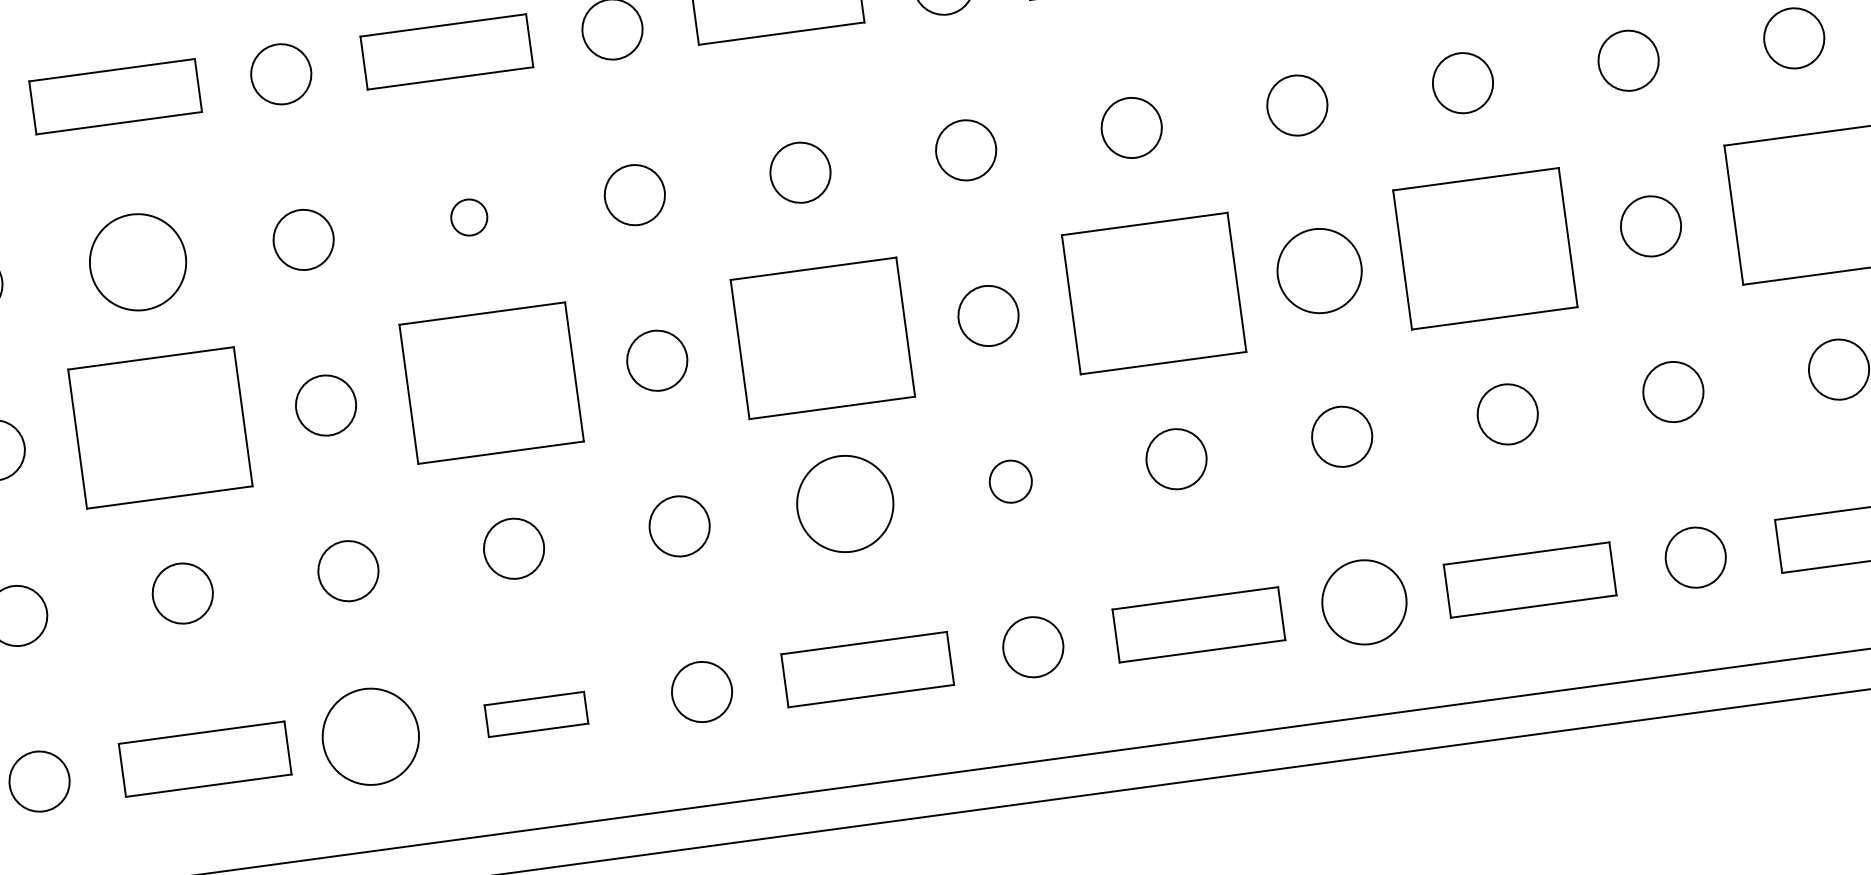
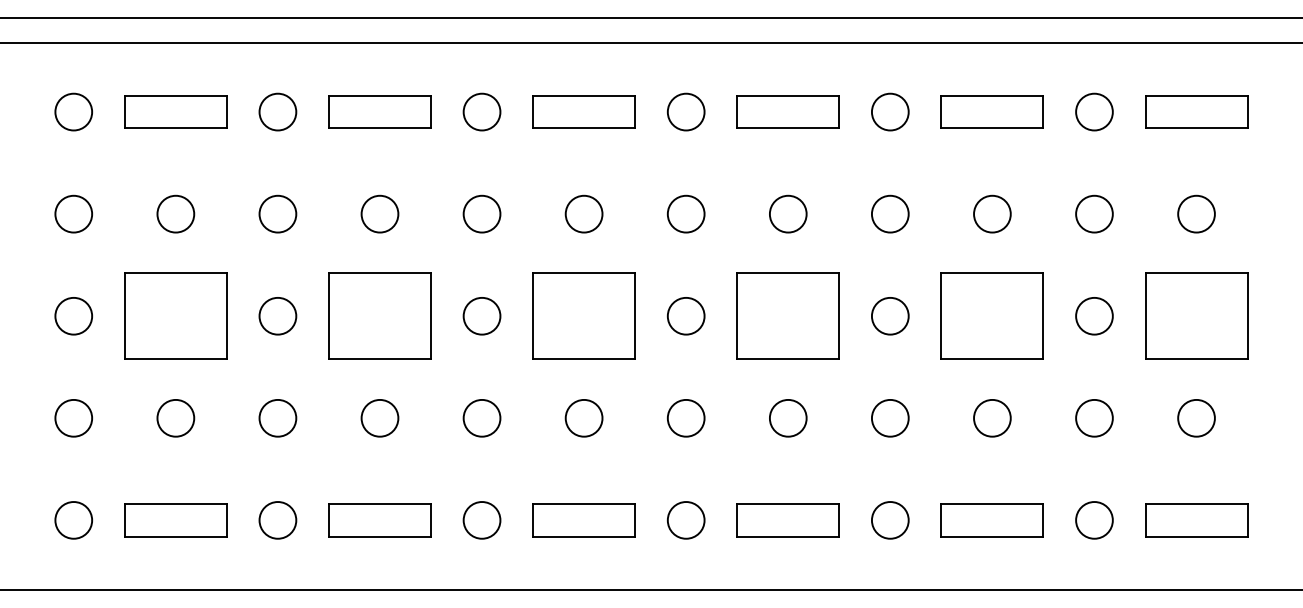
circle: (468, 216) -> (379, 213), size x1.67
circle: (137, 261) -> (175, 213), size x0.62
circle: (1320, 271) -> (890, 316), size x0.71
circle: (1009, 482) -> (685, 418), size x1.43
circle: (844, 502) -> (583, 417), size x0.62
circle: (1364, 602) -> (890, 520), size x0.71
part: (535, 714) -> (379, 520), size x1.67
circle: (370, 737) -> (277, 520), size x0.62

